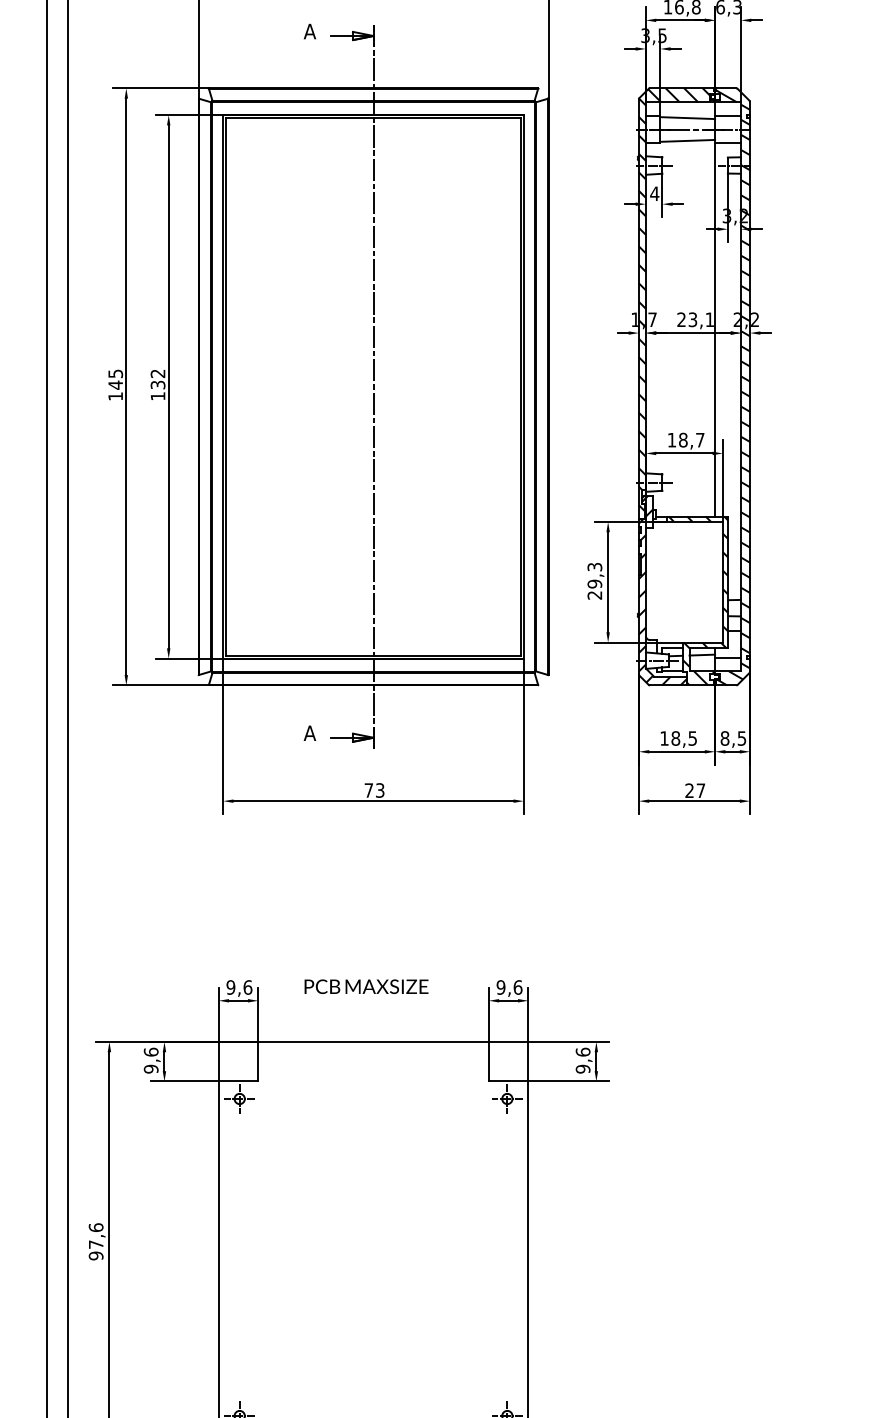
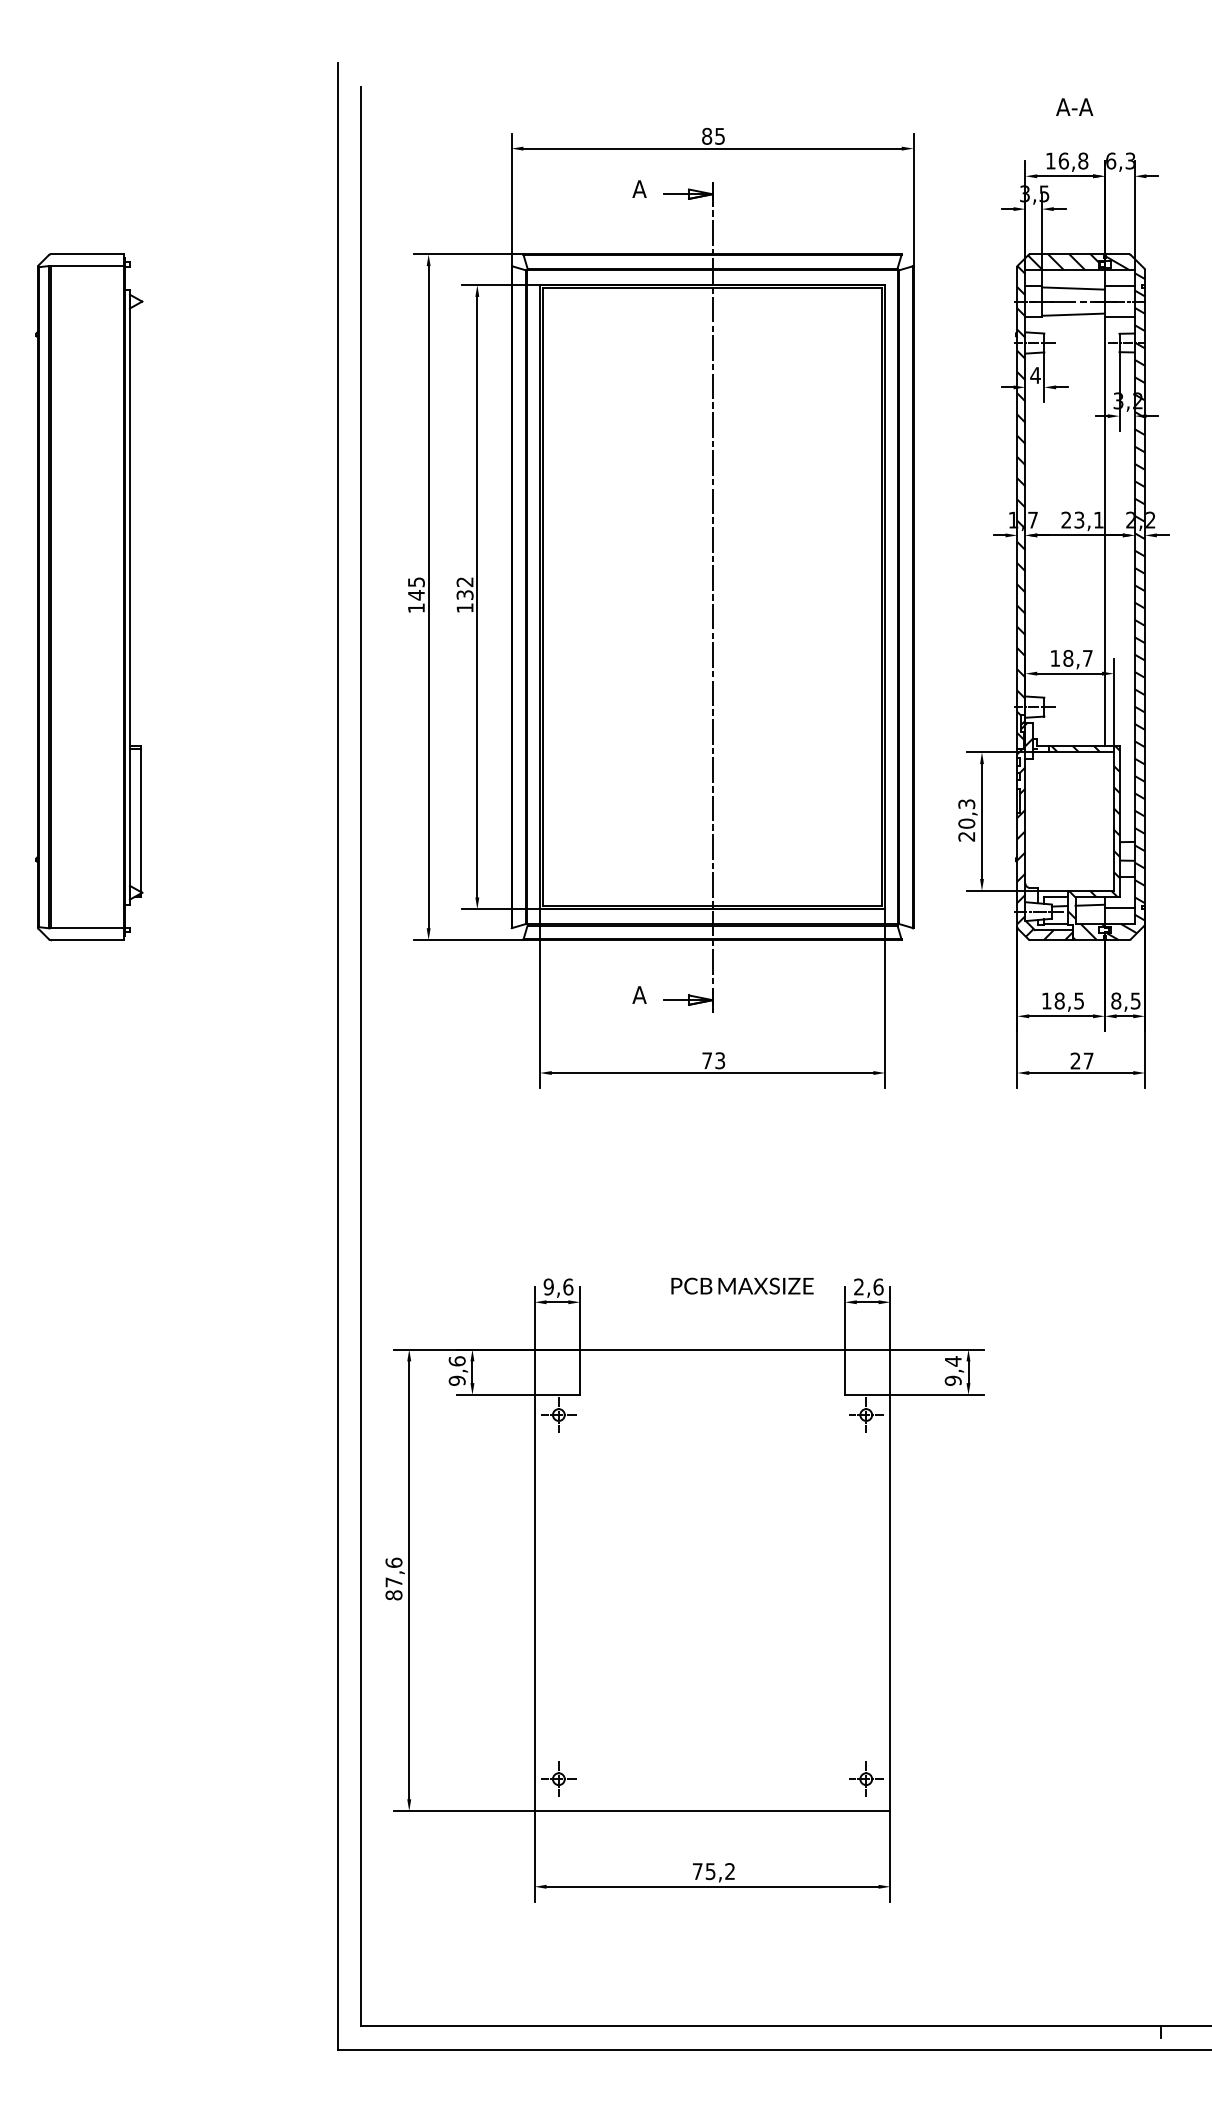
text: (594, 583) -> (966, 823), 29,3 -> 20,3
text: (366, 986) -> (742, 1285), moved
text: (501, 987) -> (859, 1286), 9,6 -> 2,6
text: (582, 1052) -> (952, 1361), 9,6 -> 9,4
text: (95, 1256) -> (393, 1595), 97,6 -> 87,6

